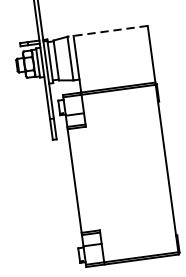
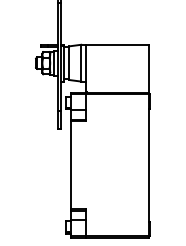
line: (108, 30) -> (115, 44), dashed -> solid

